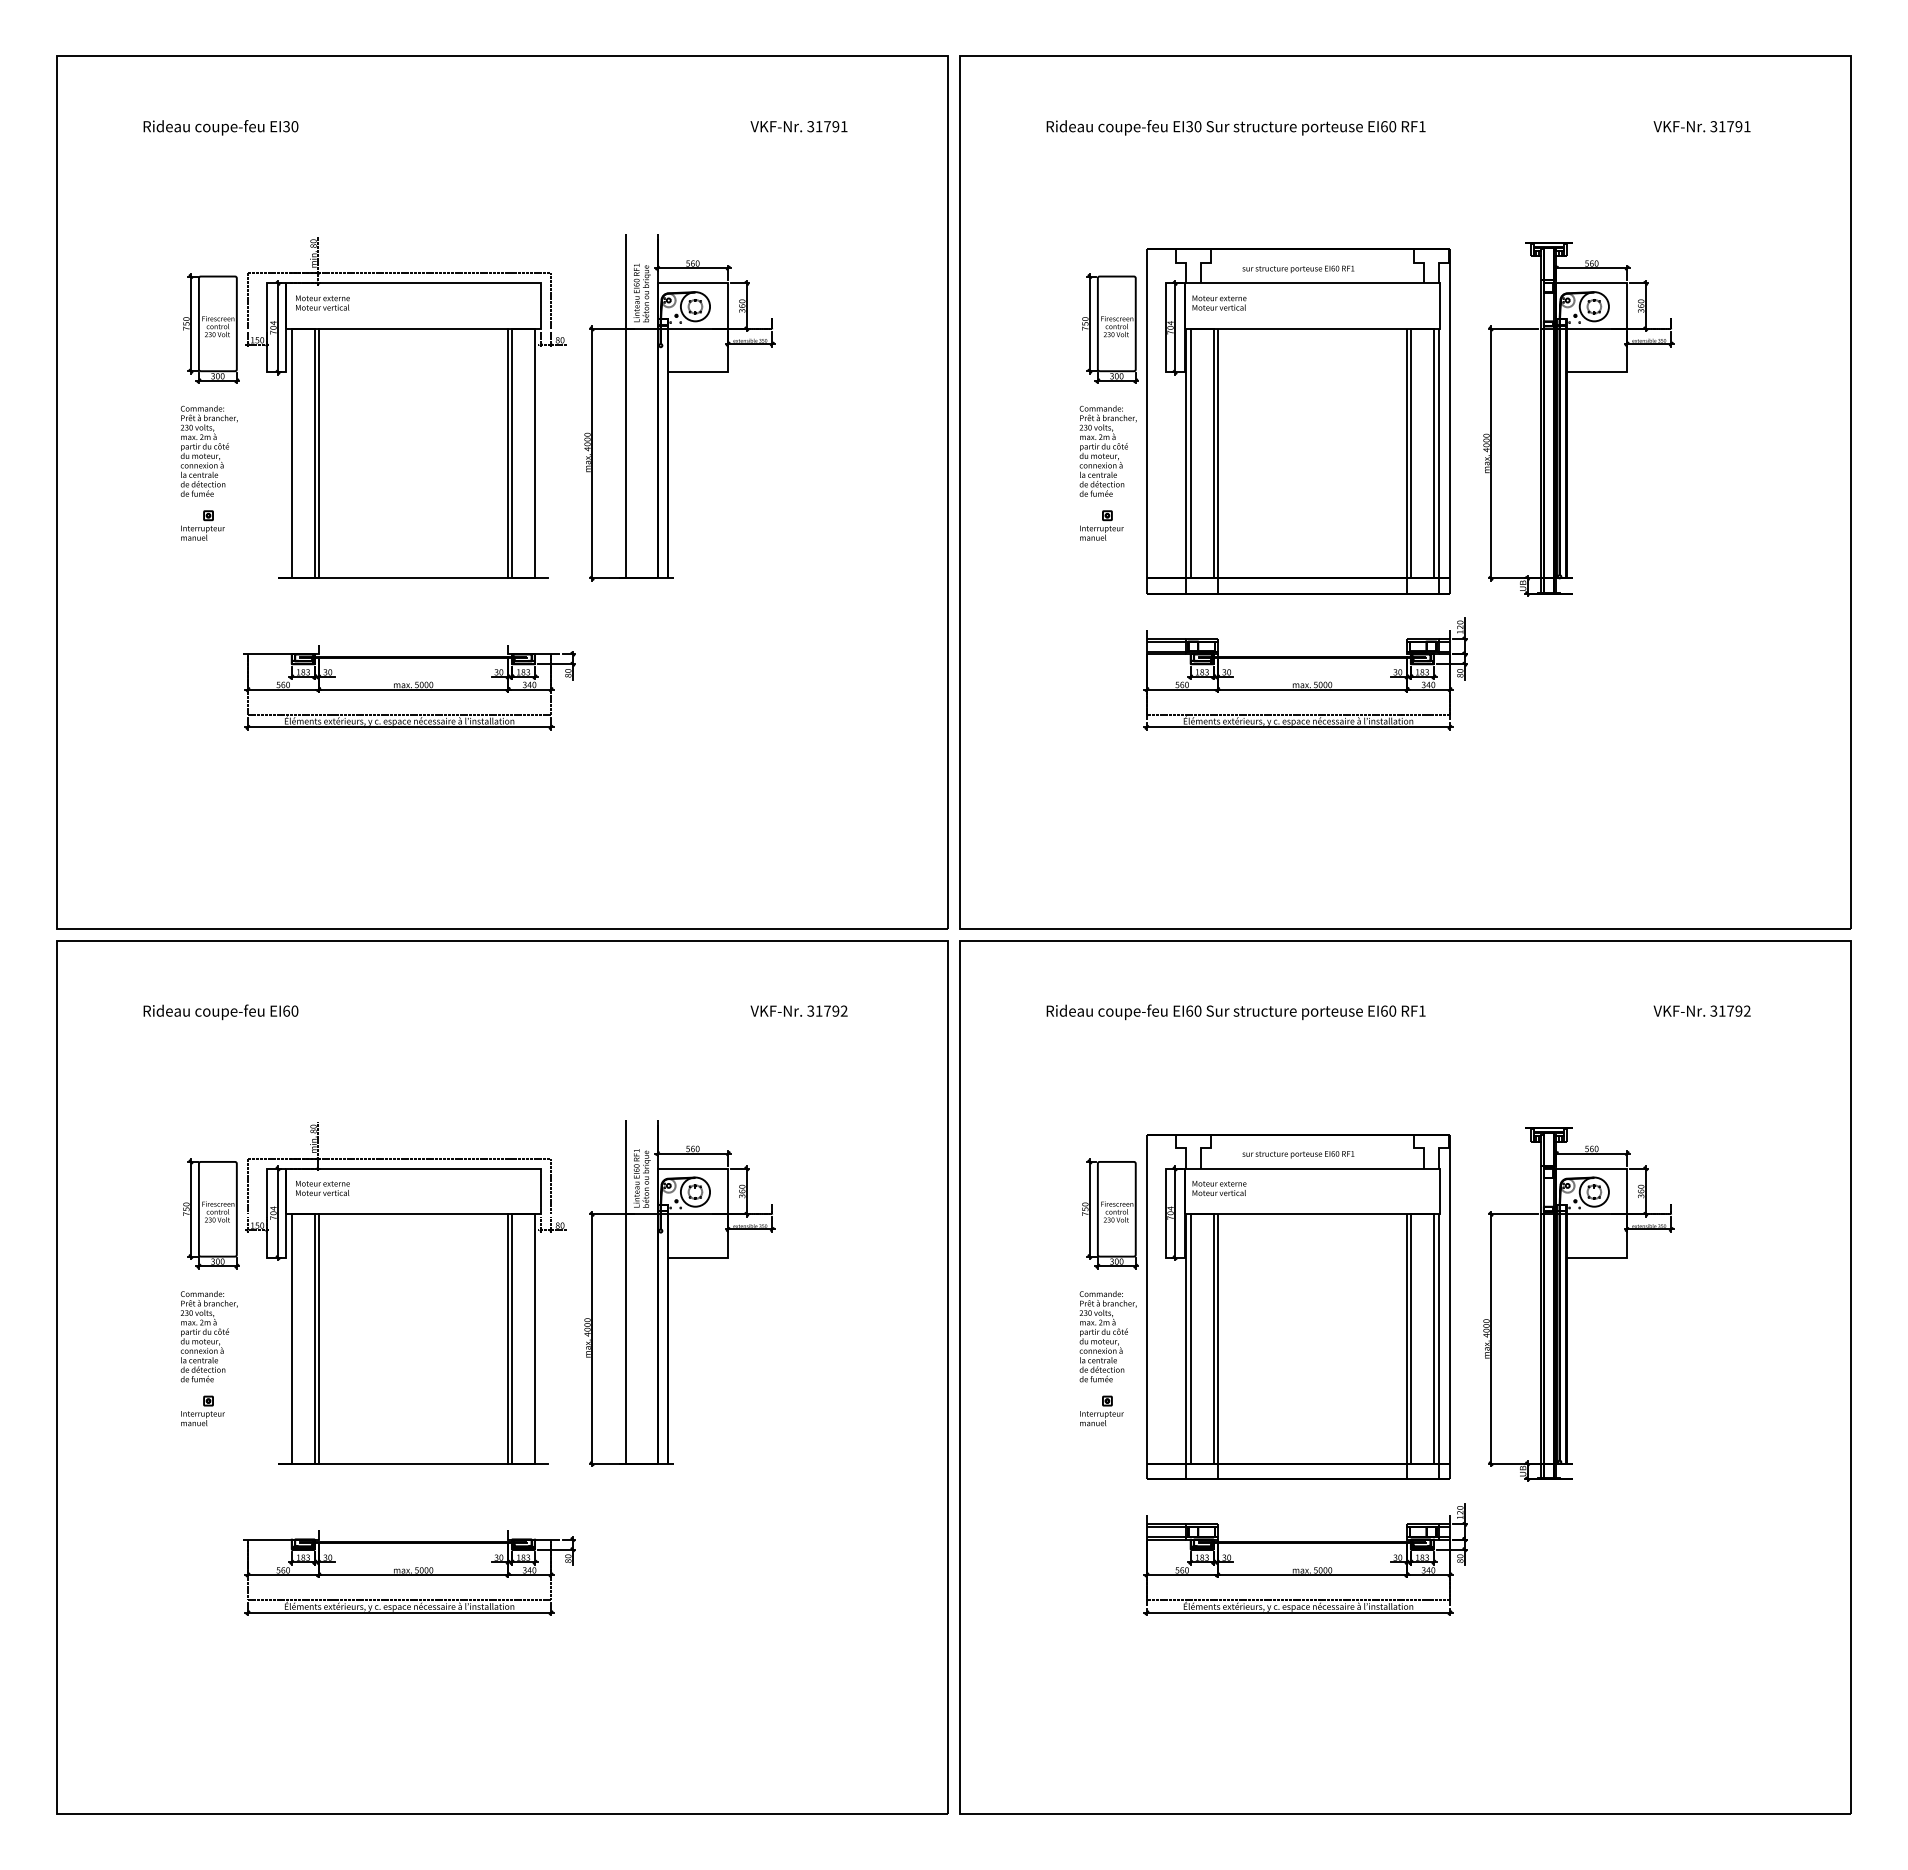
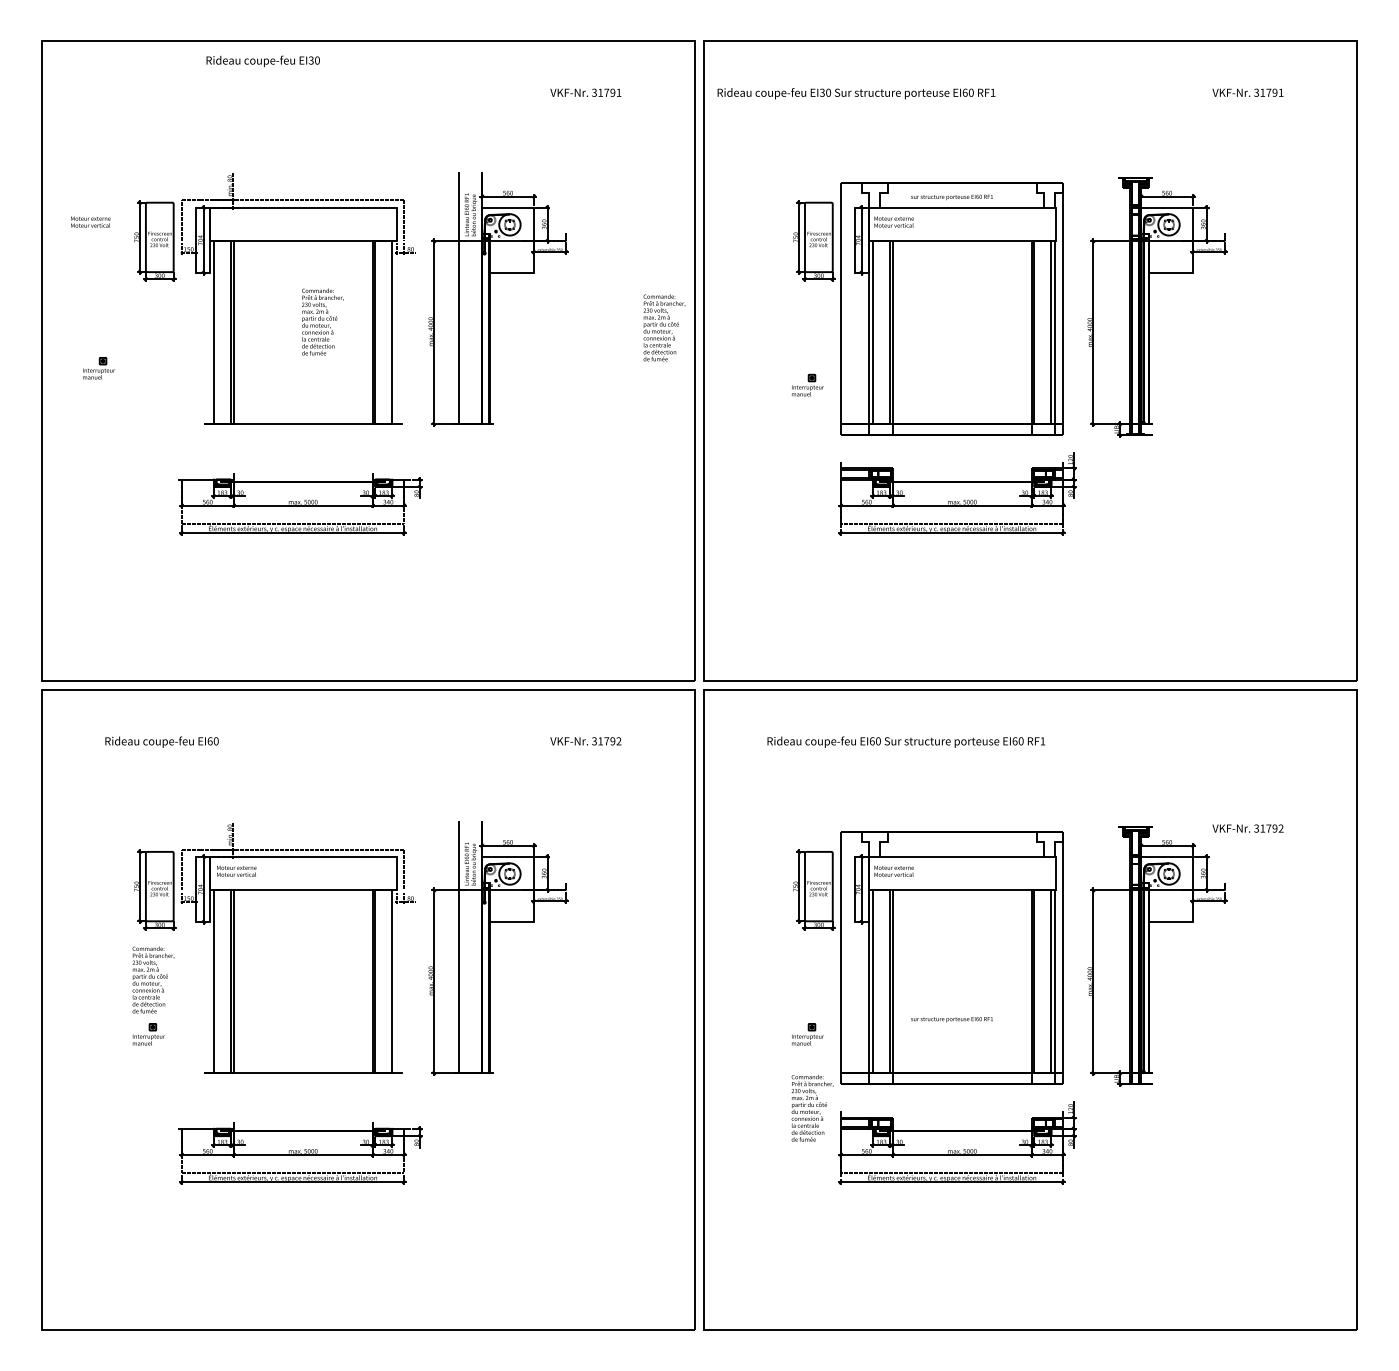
text: (220, 127) -> (262, 61), moved
text: (1235, 127) -> (856, 93), moved
text: (322, 302) -> (90, 221), moved
text: (208, 450) -> (322, 321), moved
text: (1107, 450) -> (663, 327), moved
part: (202, 525) -> (98, 368), moved
text: (1701, 1010) -> (1247, 828), moved
text: (1298, 1154) -> (952, 1019), moved
text: (1107, 1336) -> (812, 1108), moved

